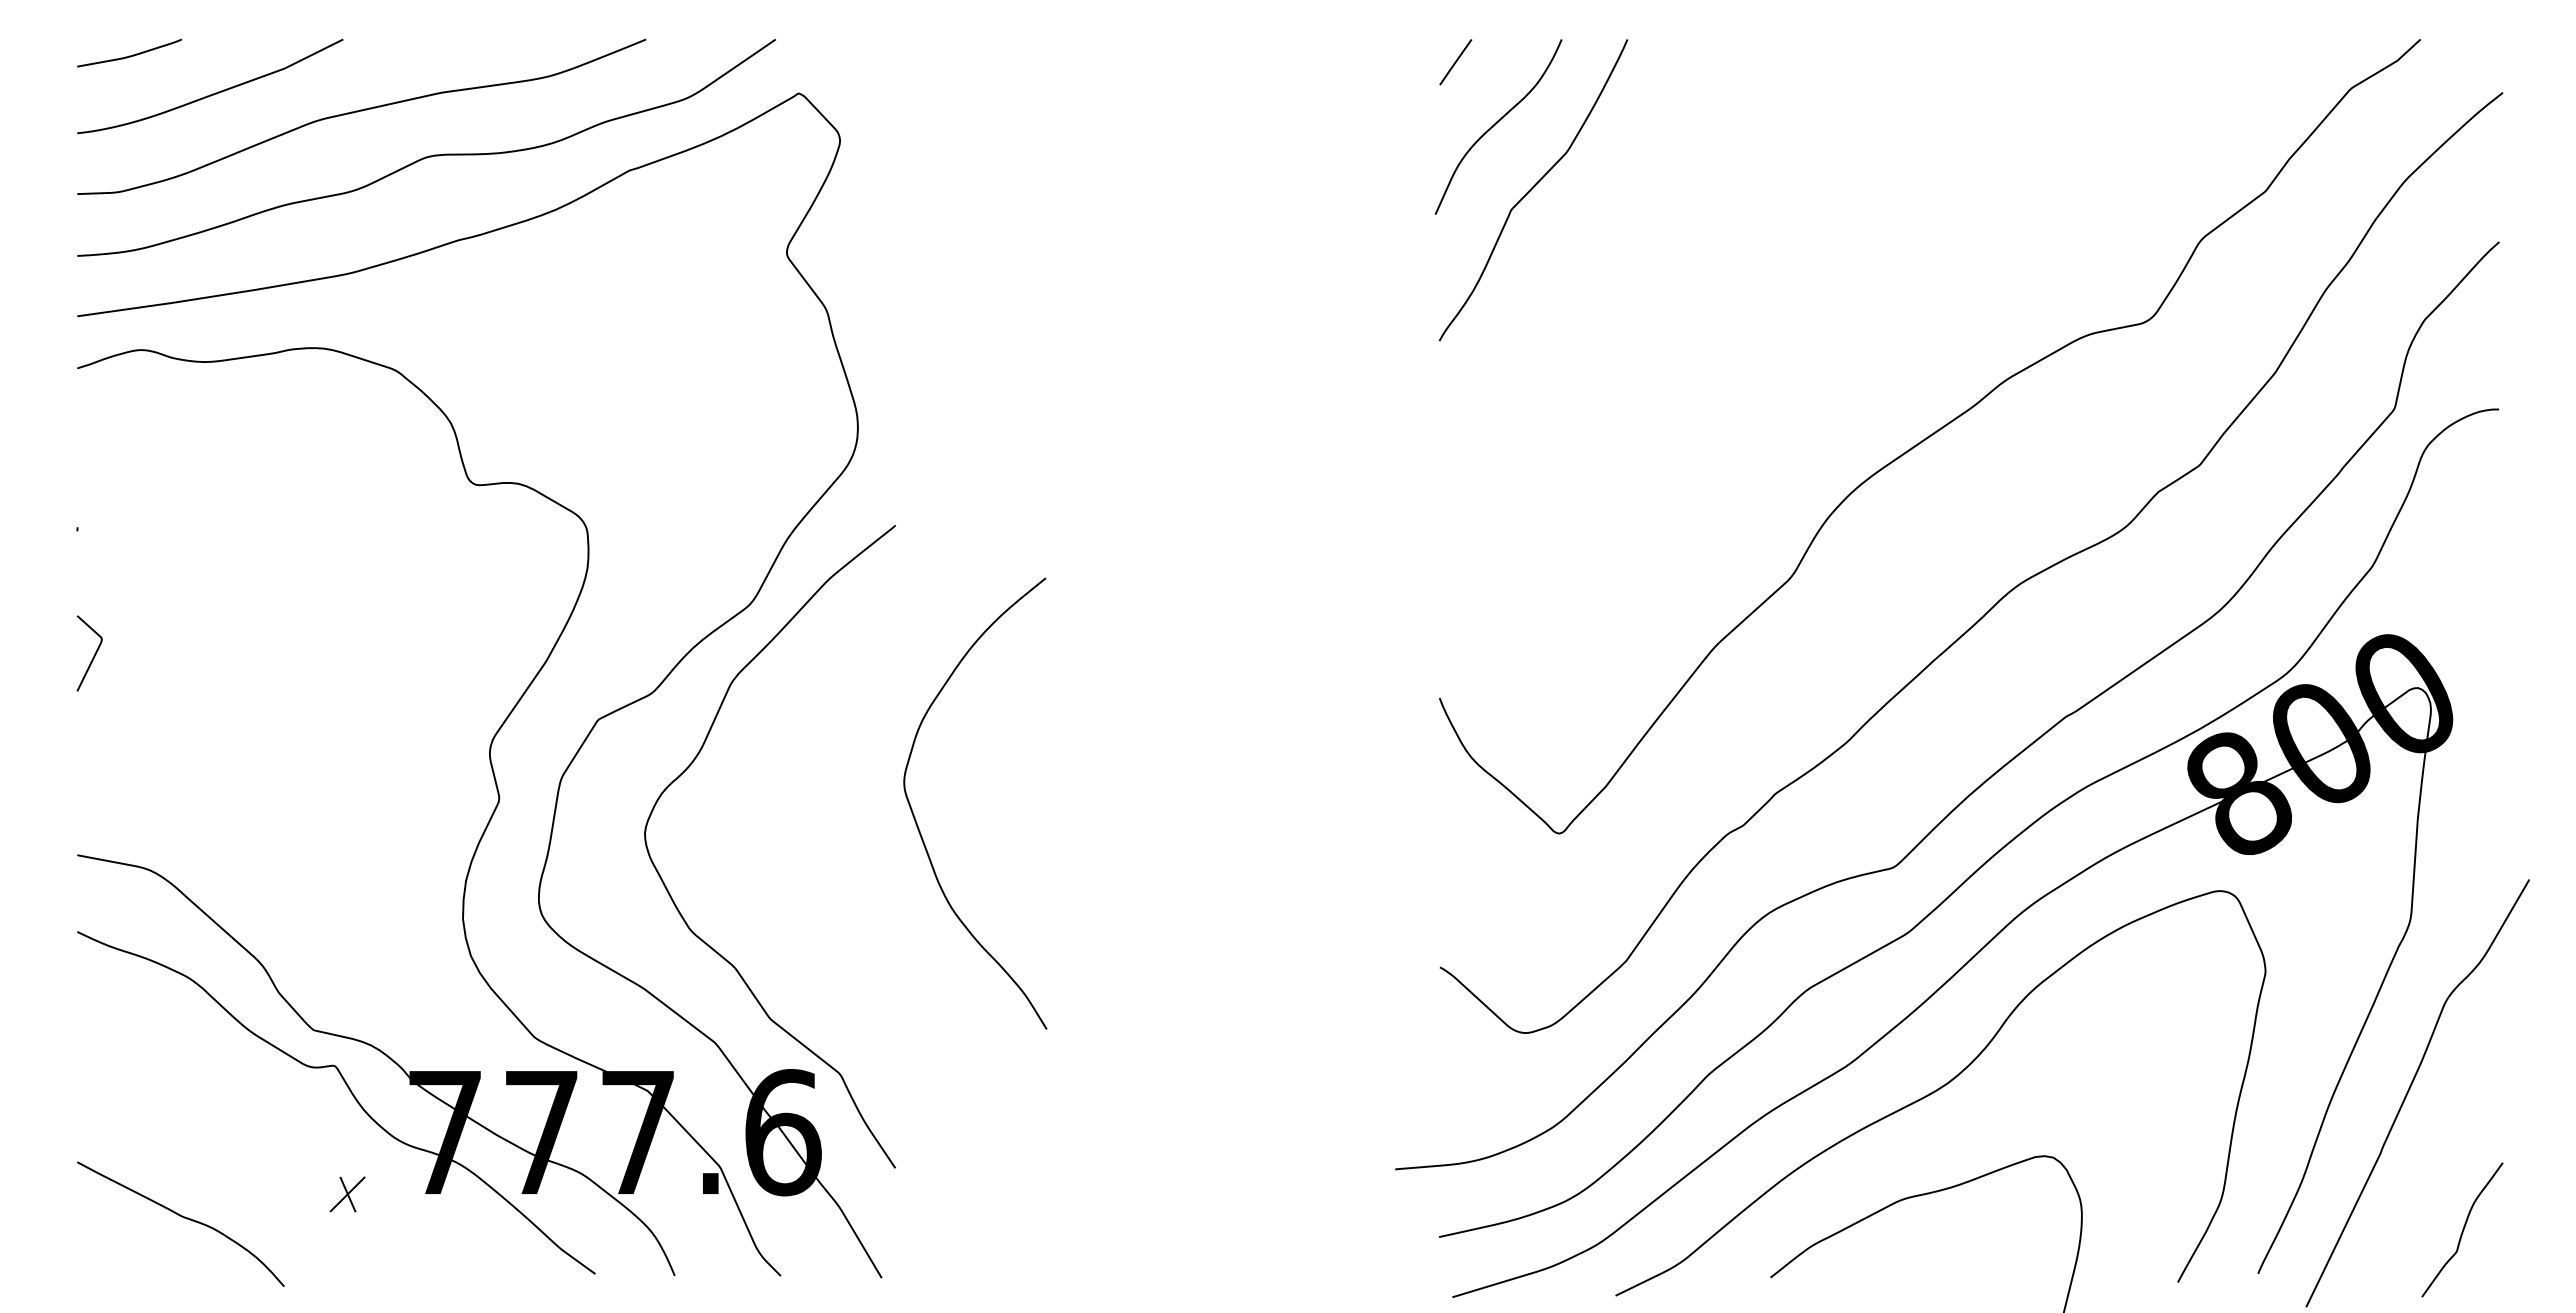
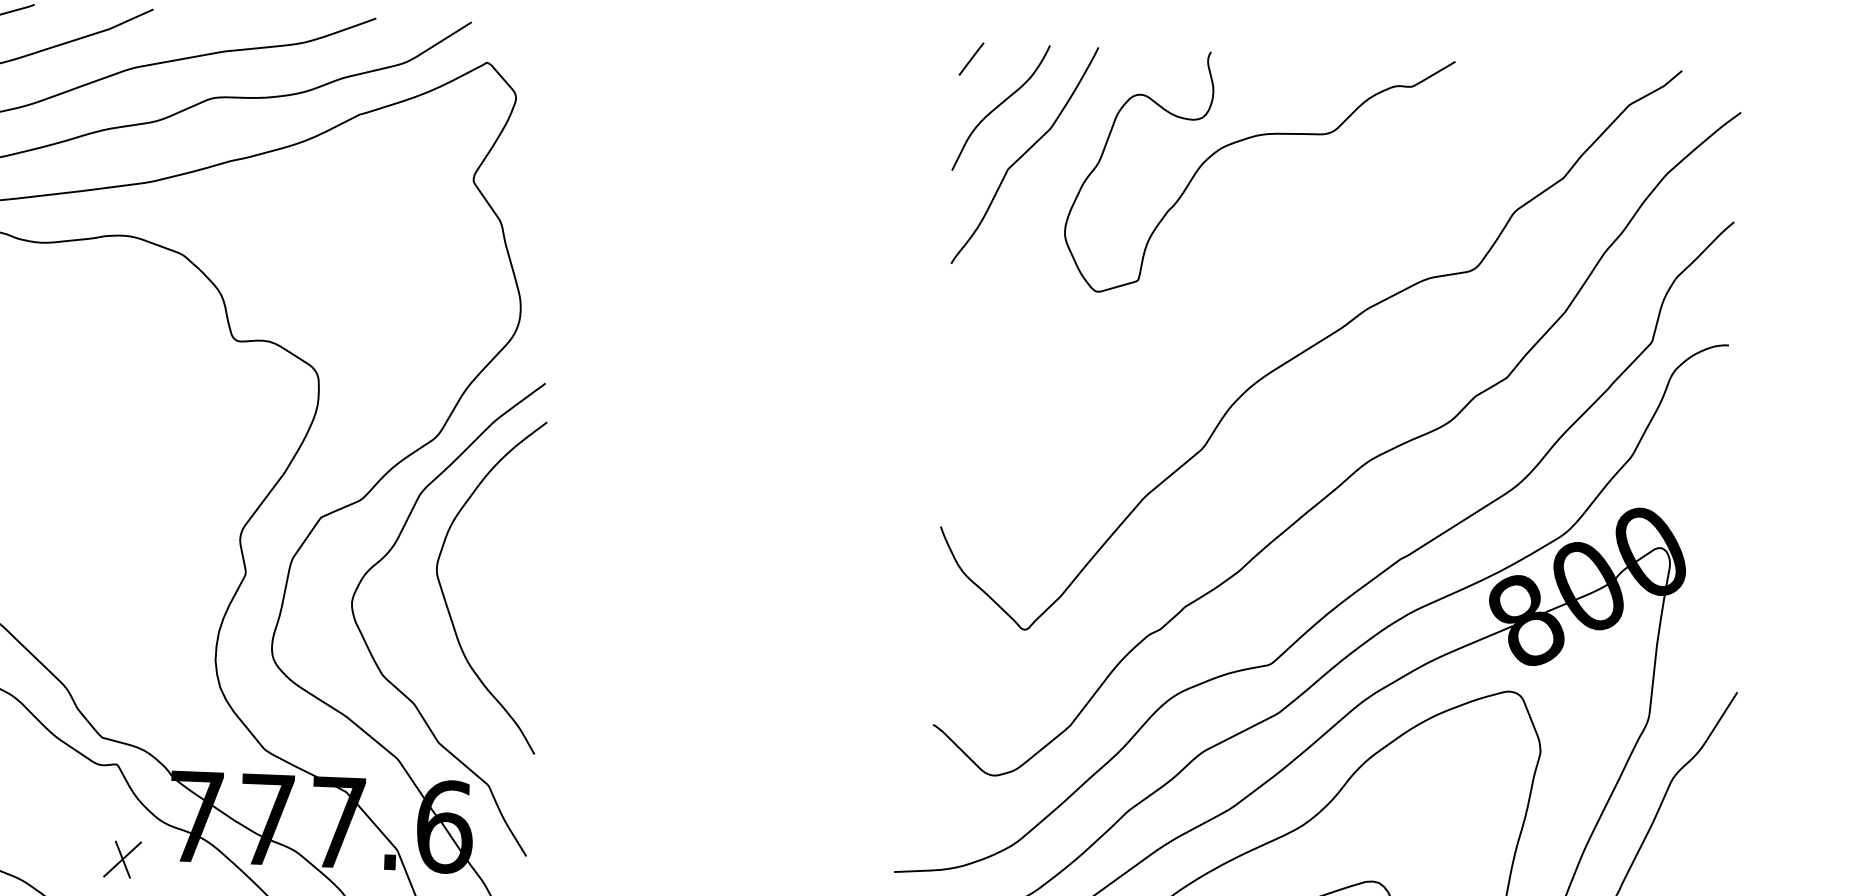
curve: (1833, 156) -> (1246, 139), added
curve: (918, 825) -> (446, 600), moved
part: (347, 1194) -> (122, 859), size x1.43

